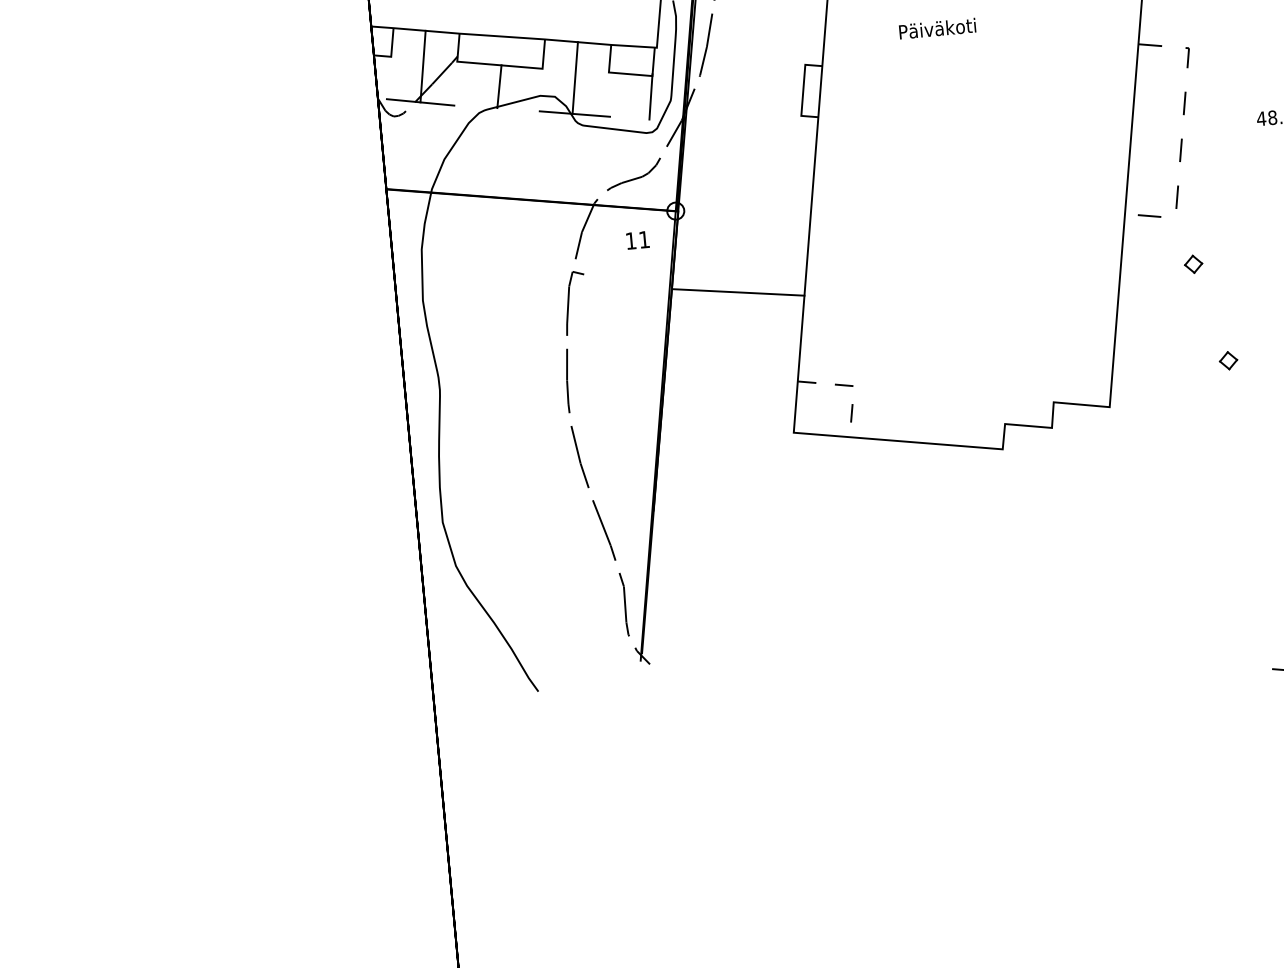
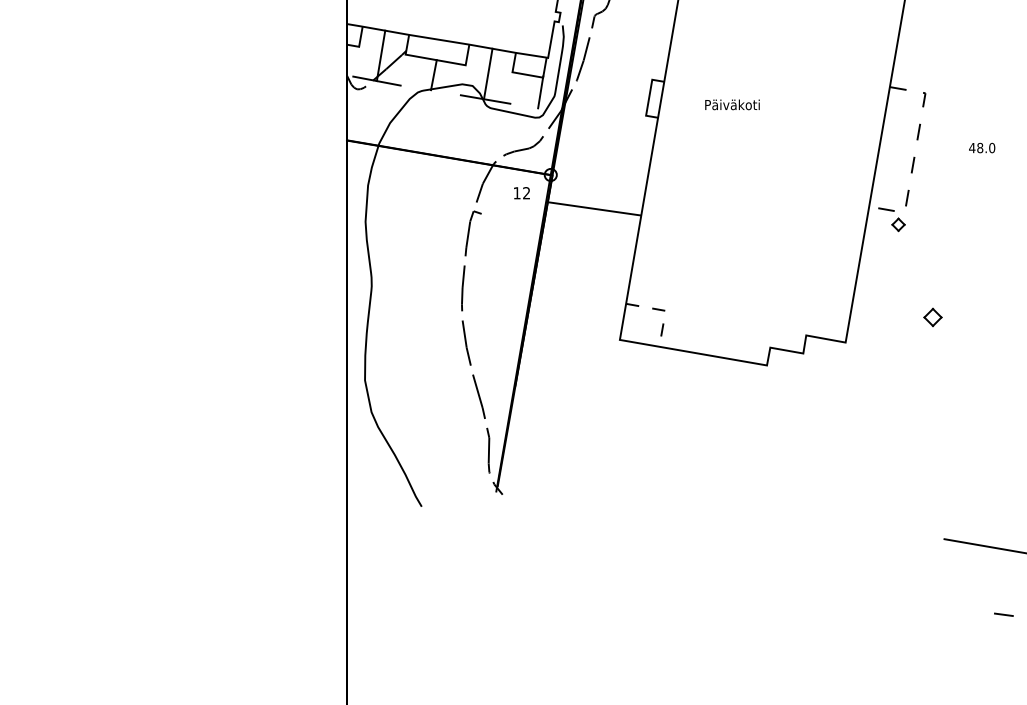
text: (937, 28) -> (732, 104), moved
text: (644, 240) -> (526, 193), 11 -> 12
part: (1193, 263) -> (898, 224), moved
line: (737, 292) -> (593, 208), moved
part: (1227, 360) -> (932, 317), size x1.4

